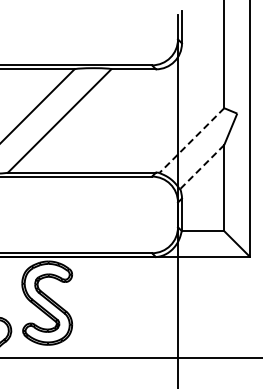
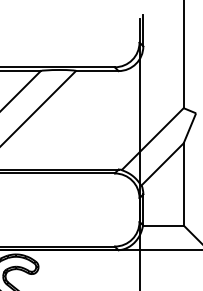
line: (191, 140) -> (152, 139), dashed -> solid
line: (201, 167) -> (161, 164), dashed -> solid

